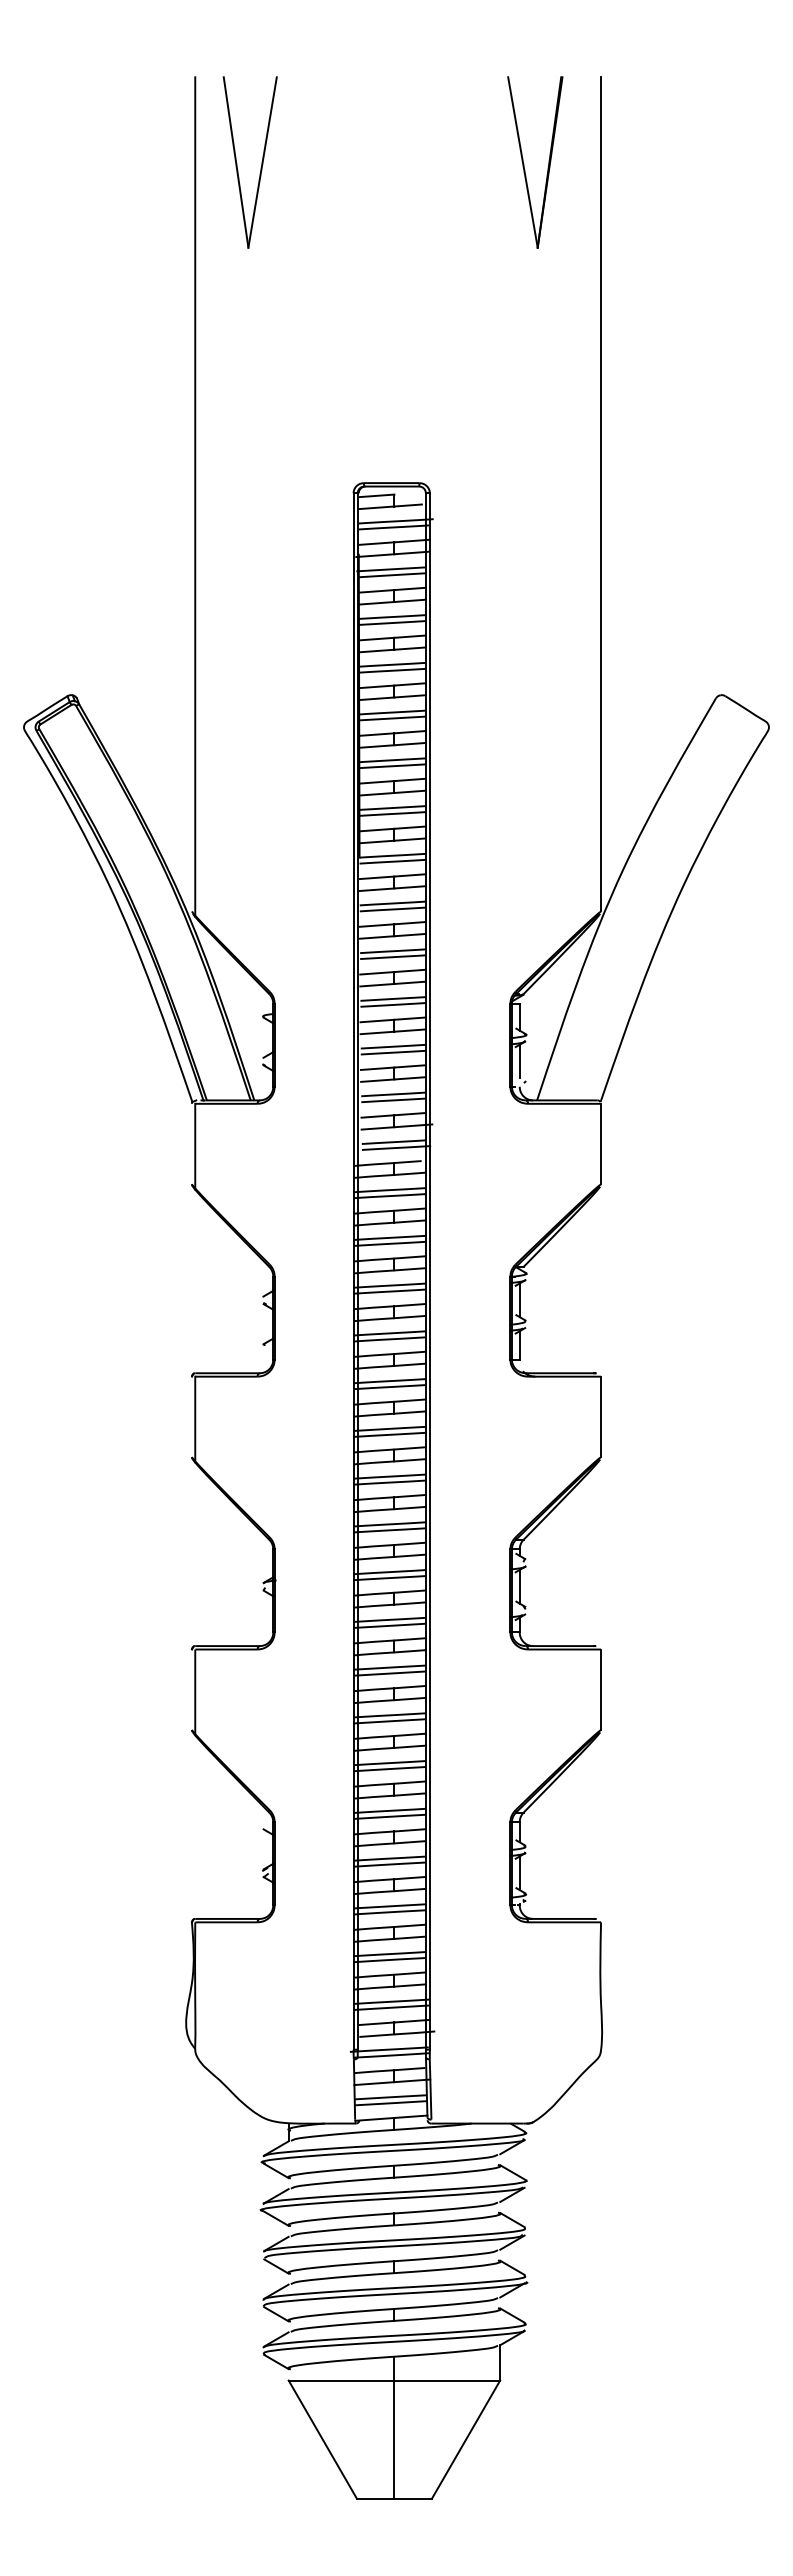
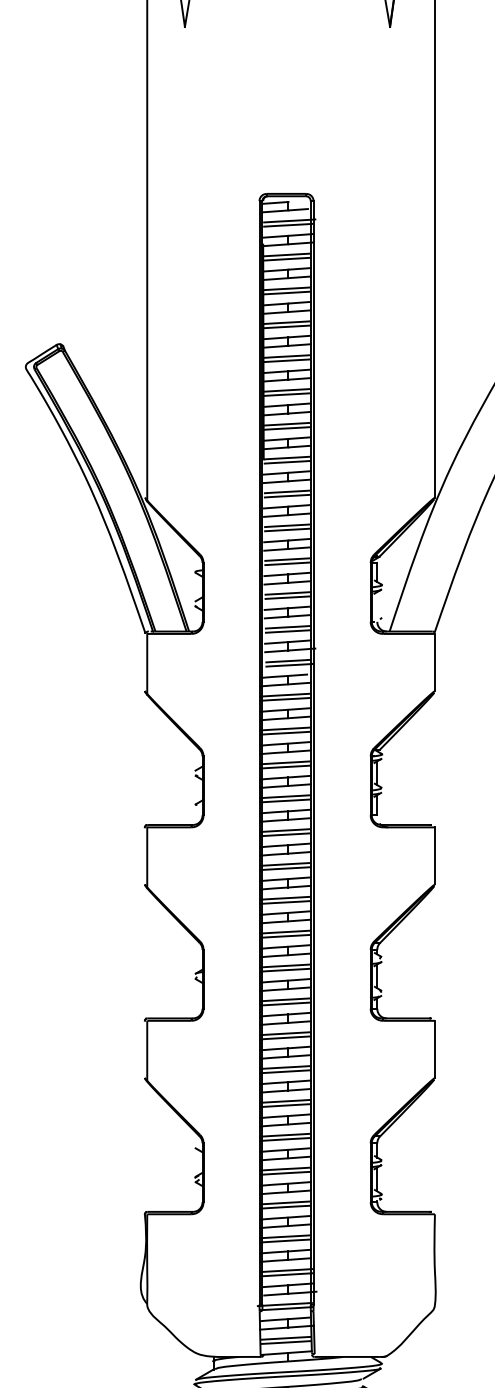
line: (519, 1061) -> (377, 603), removed

